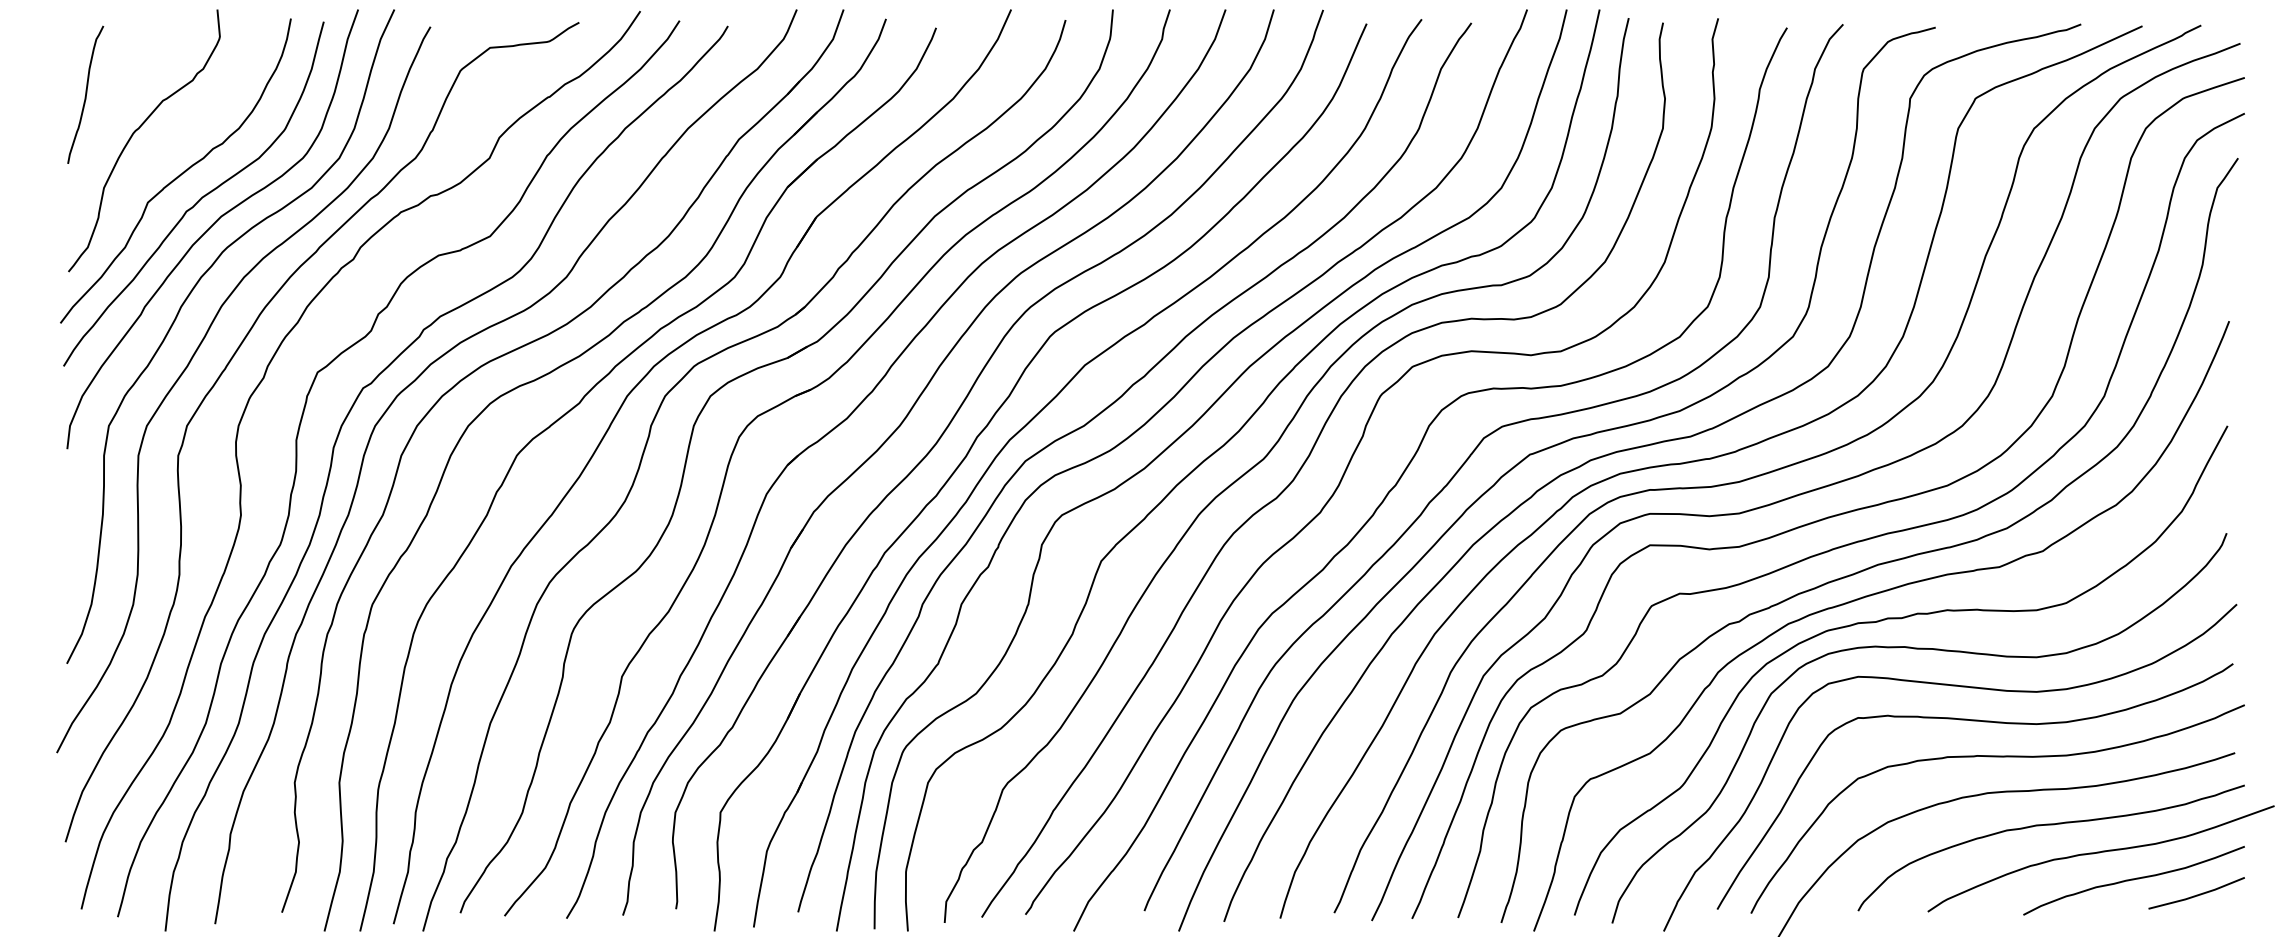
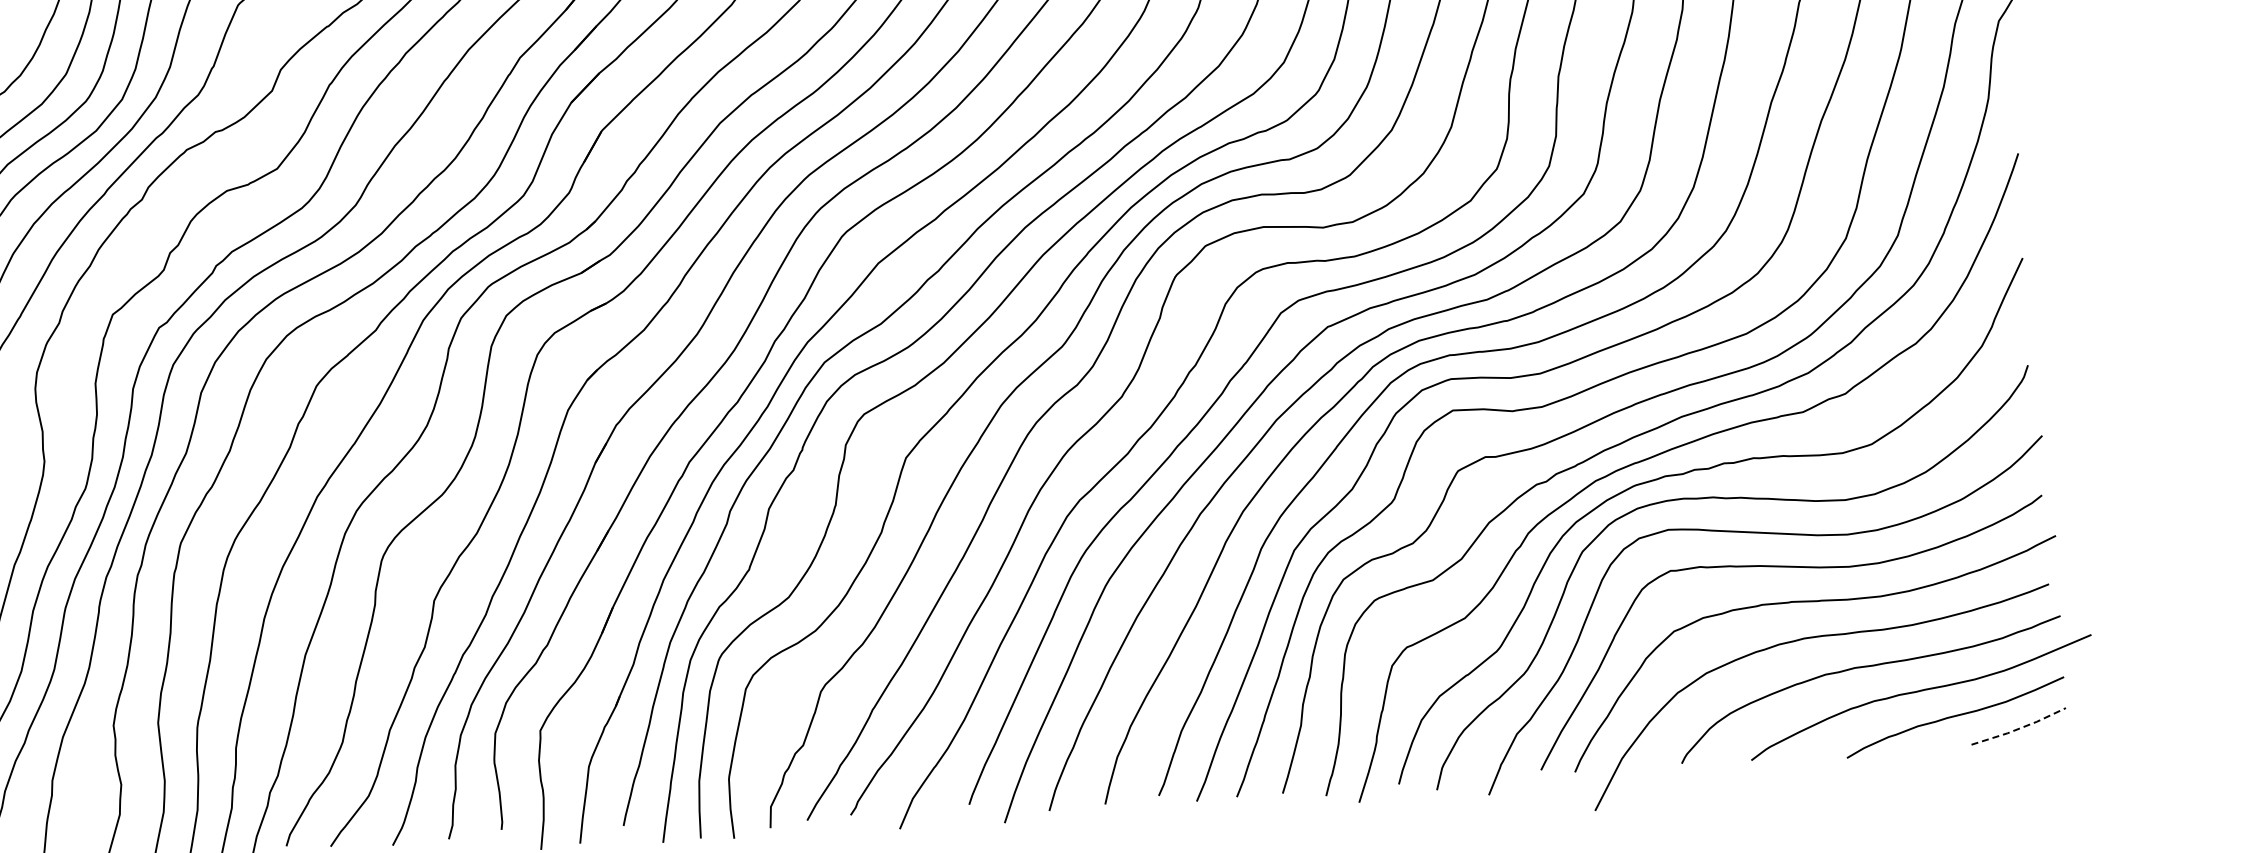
line: (2197, 895) -> (2019, 728), solid -> dashed

